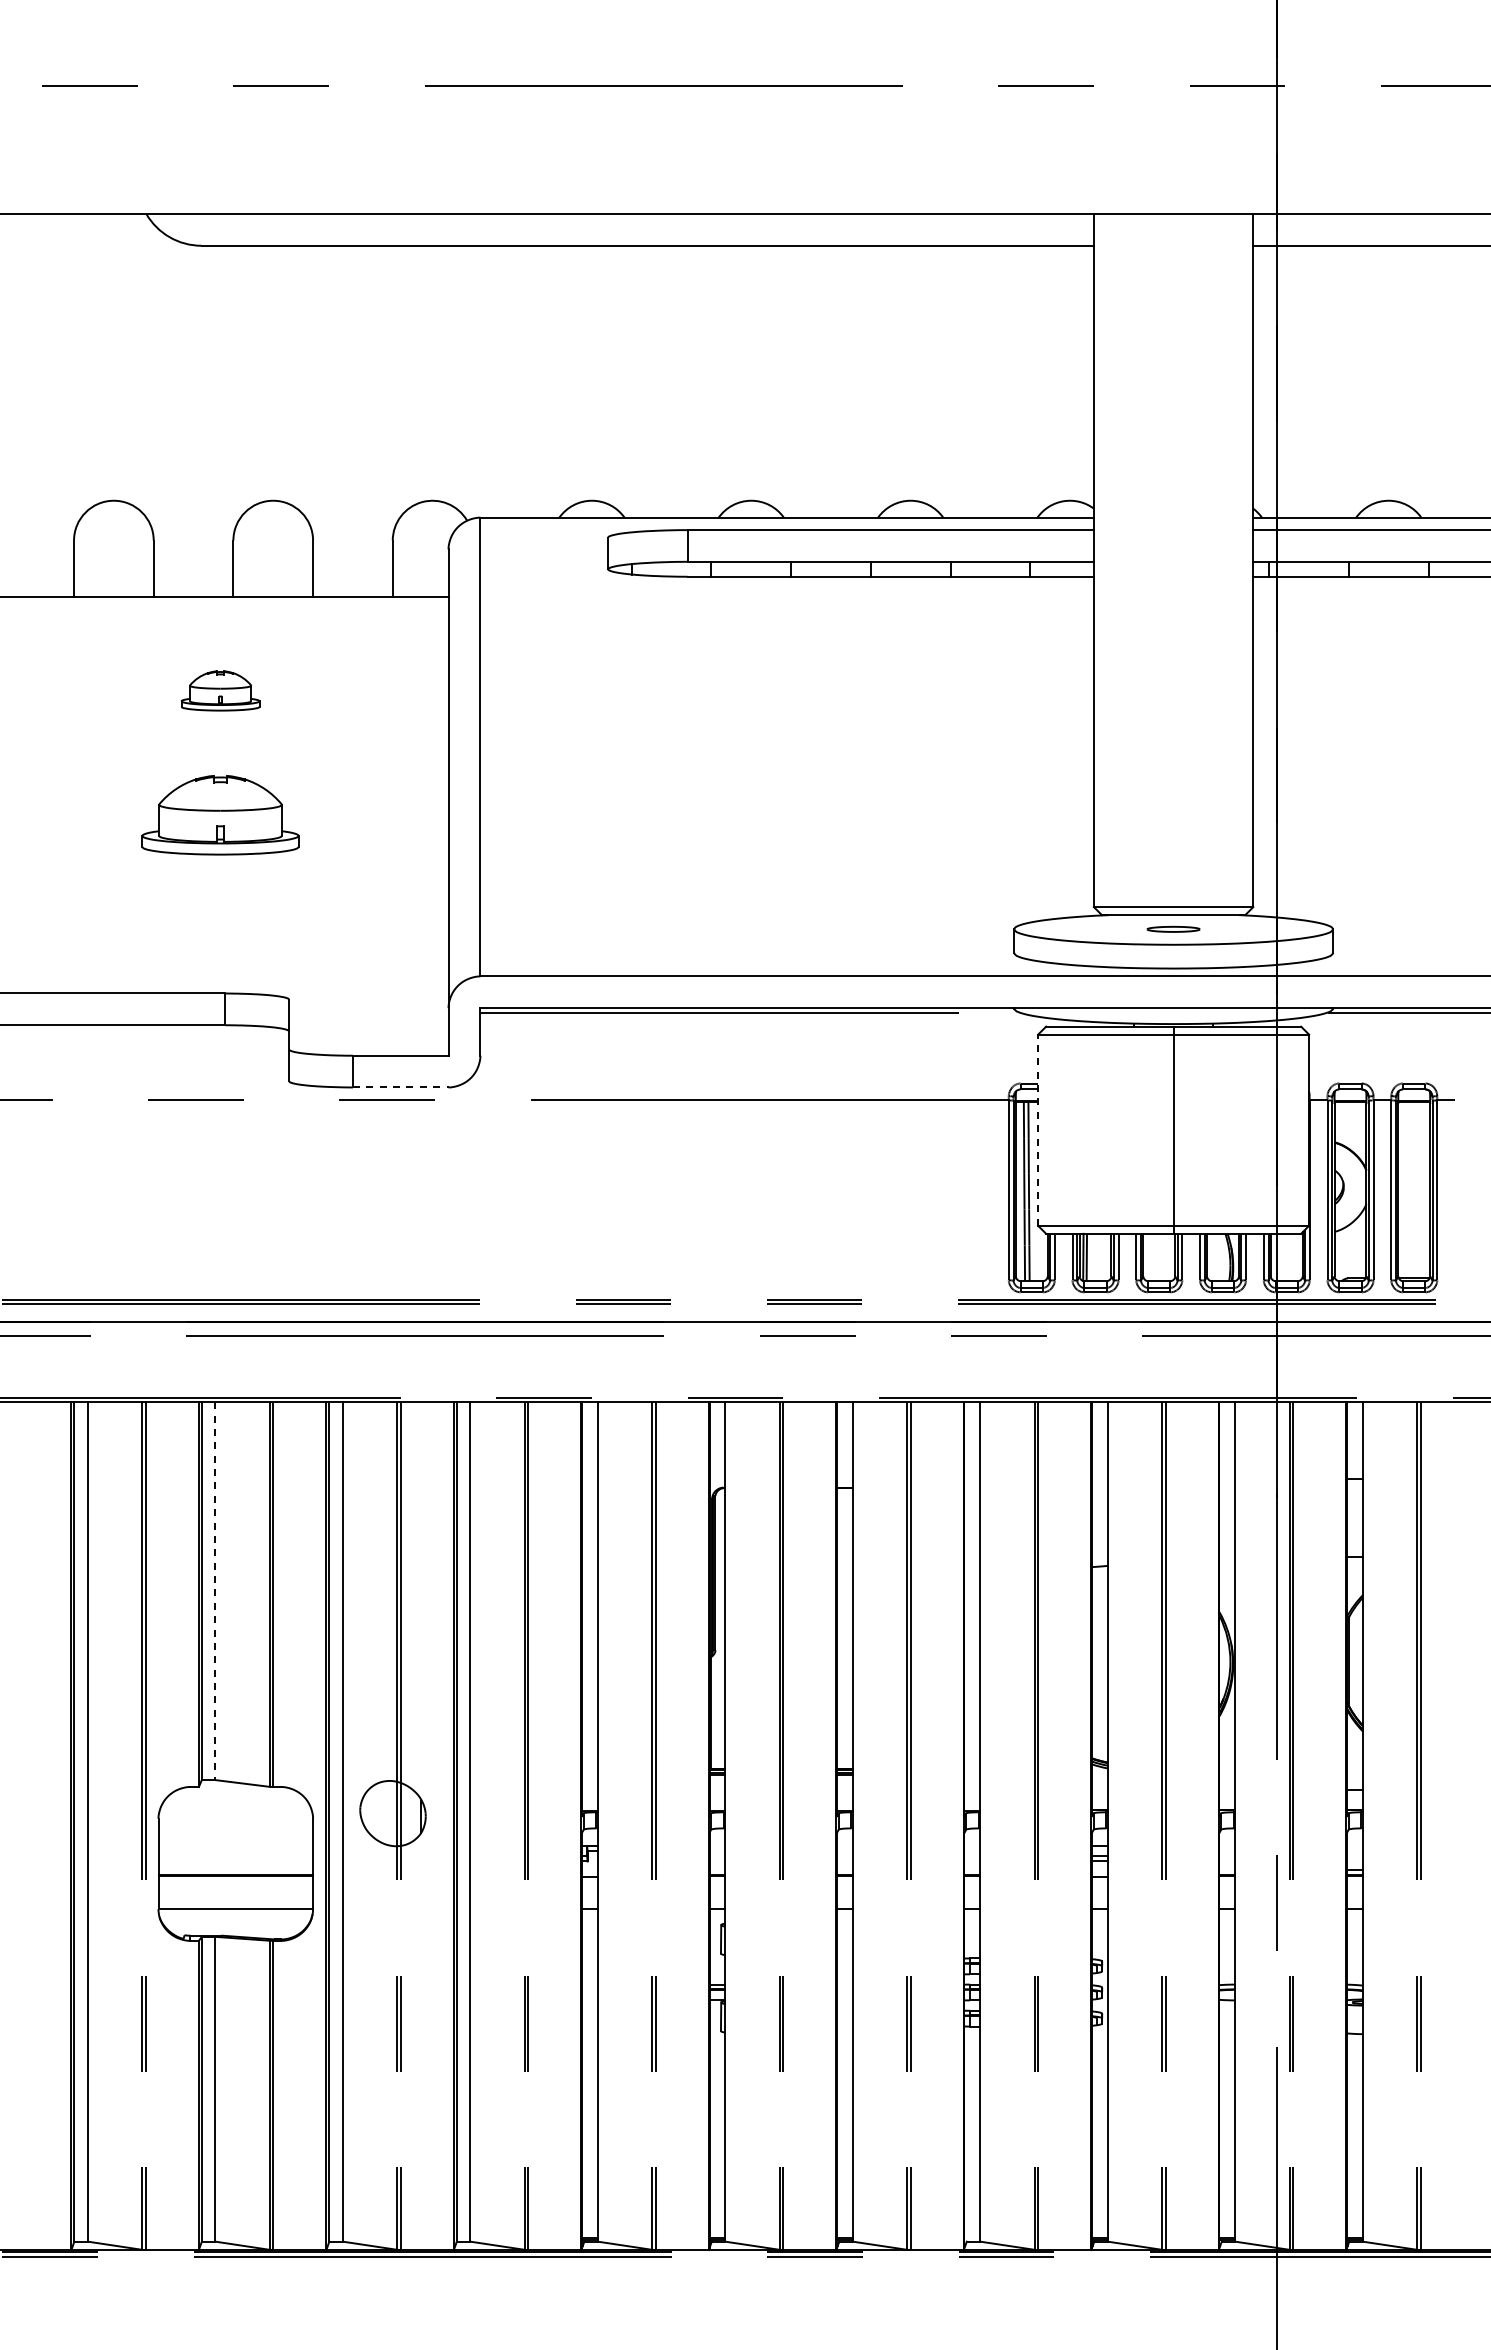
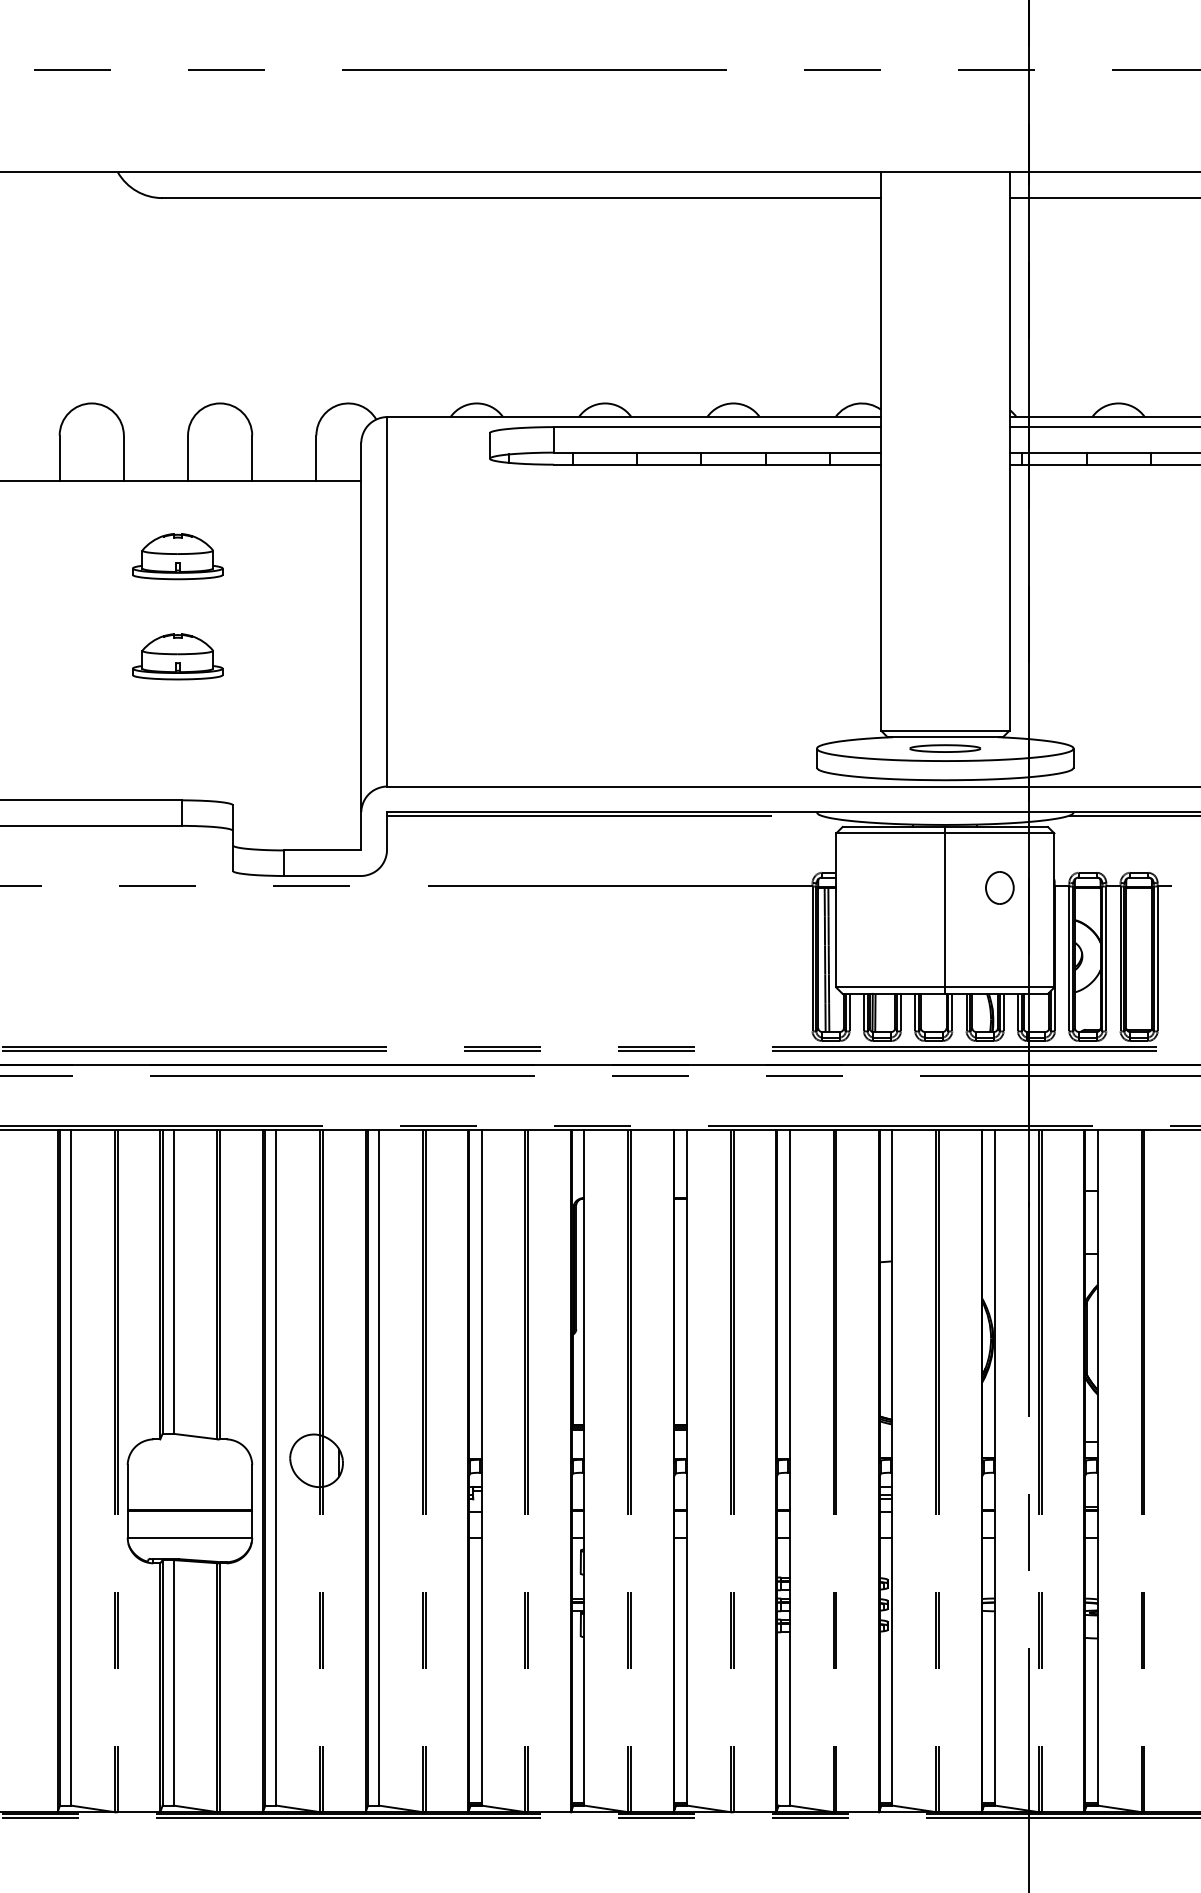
part: (220, 690) -> (177, 556), size x1.43
part: (220, 815) -> (177, 656), size x0.71
part: (1173, 929) -> (945, 748), size x1.67
line: (400, 1087) -> (322, 876), dashed -> solid
part: (1241, 1102) -> (999, 888), added
line: (1038, 1130) -> (836, 910), dashed -> solid
line: (215, 1591) -> (173, 1281), dashed -> solid

